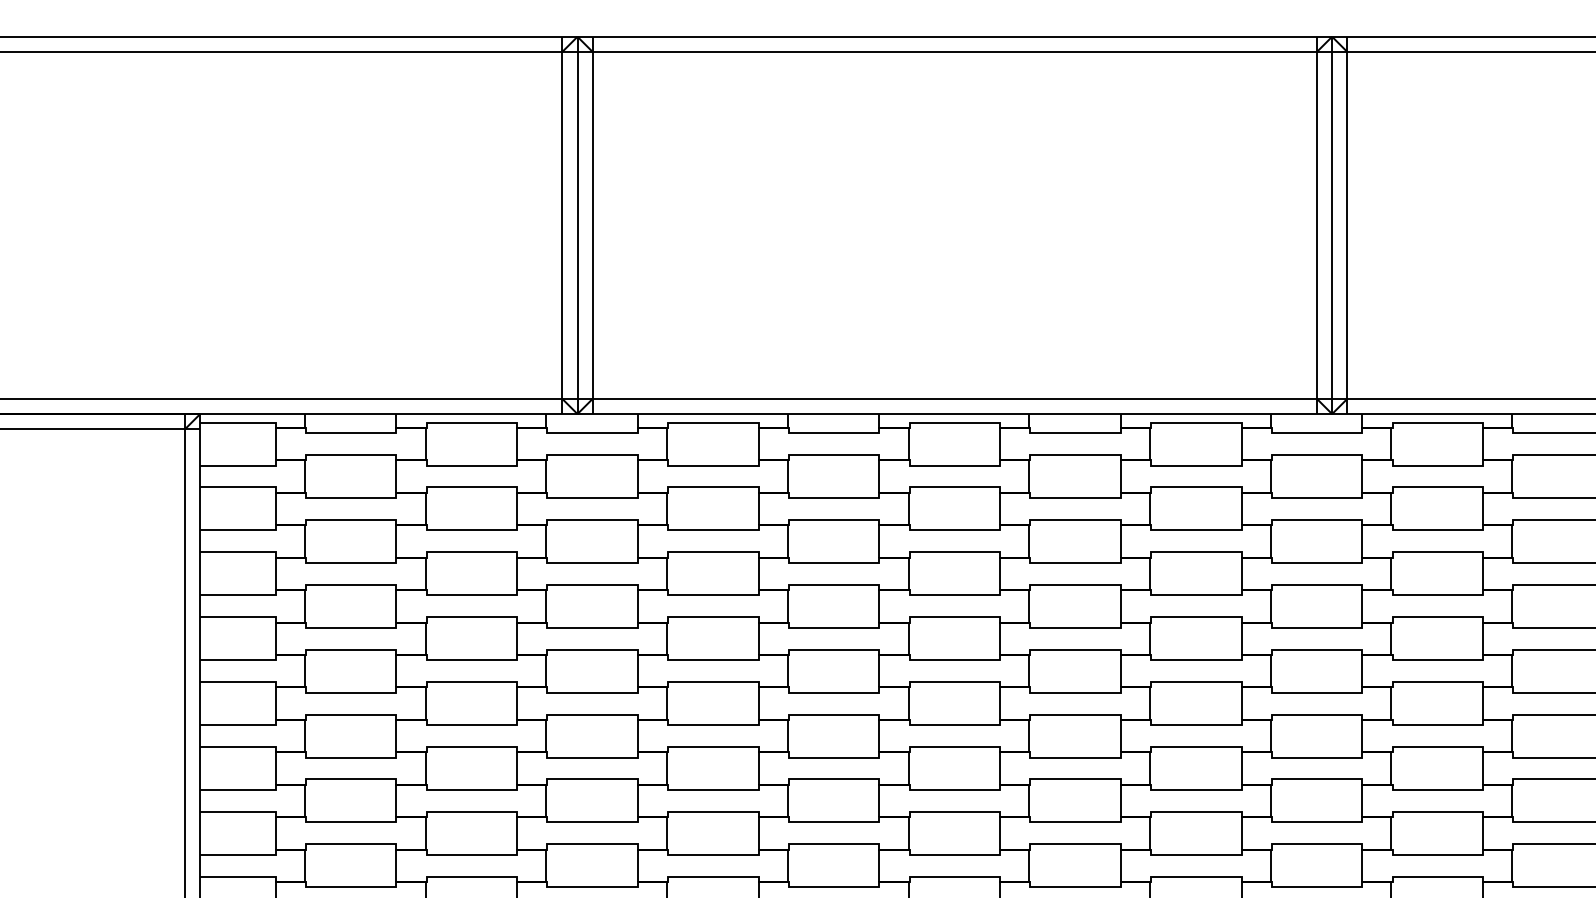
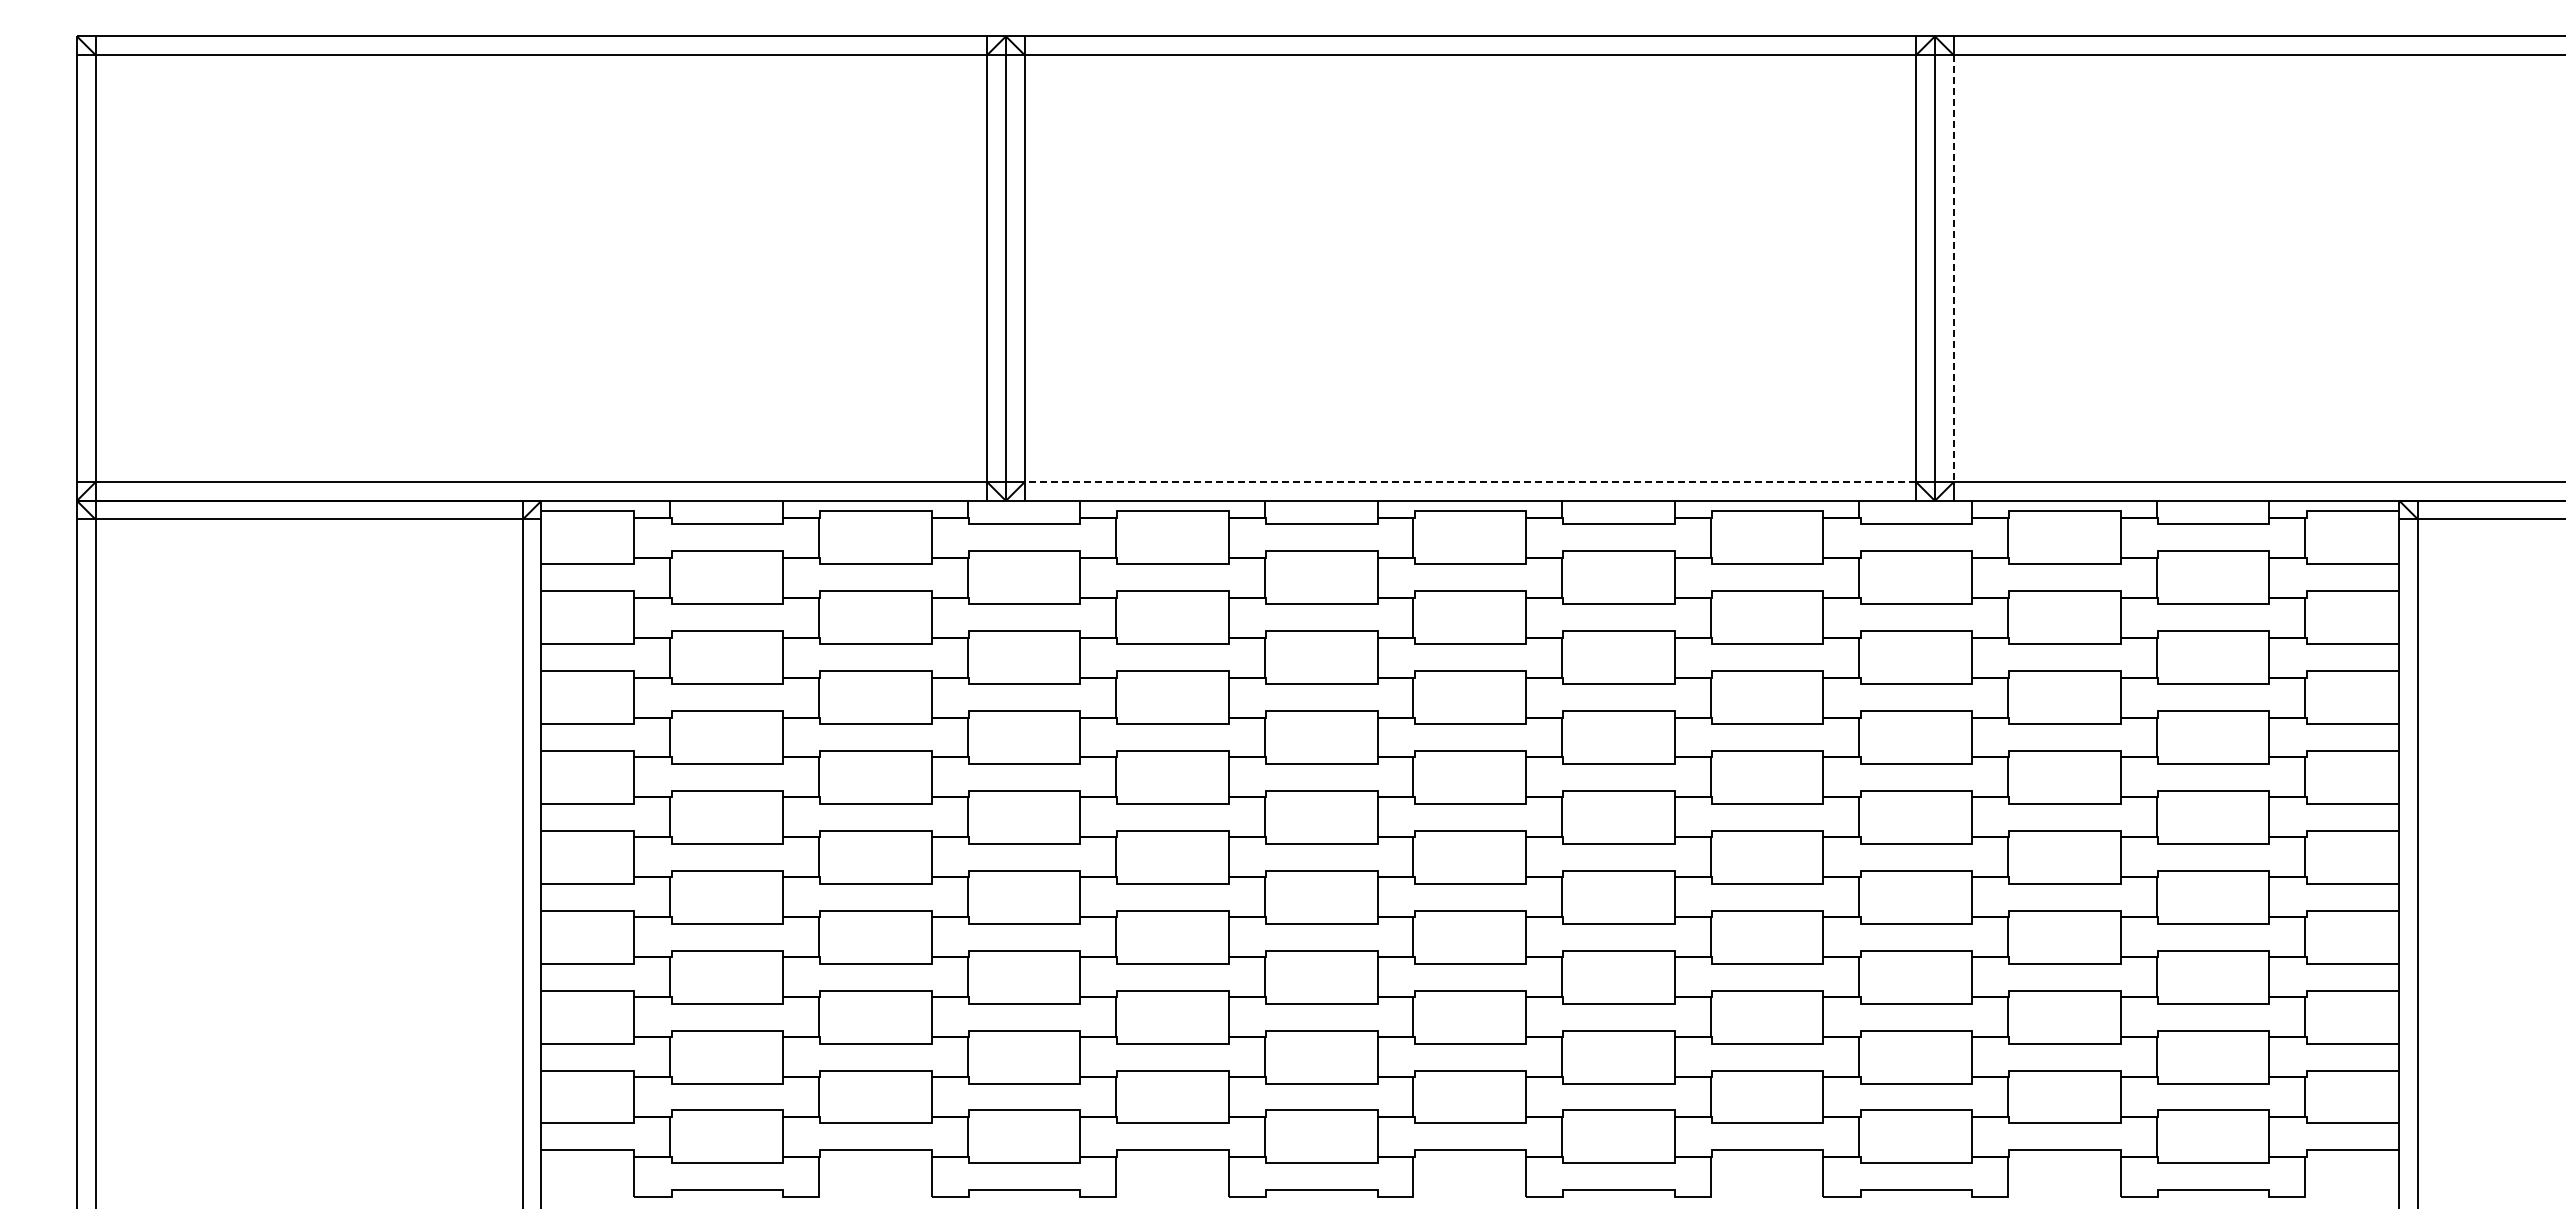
line: (1347, 225) -> (1953, 268), solid -> dashed
line: (954, 399) -> (1470, 482), solid -> dashed

